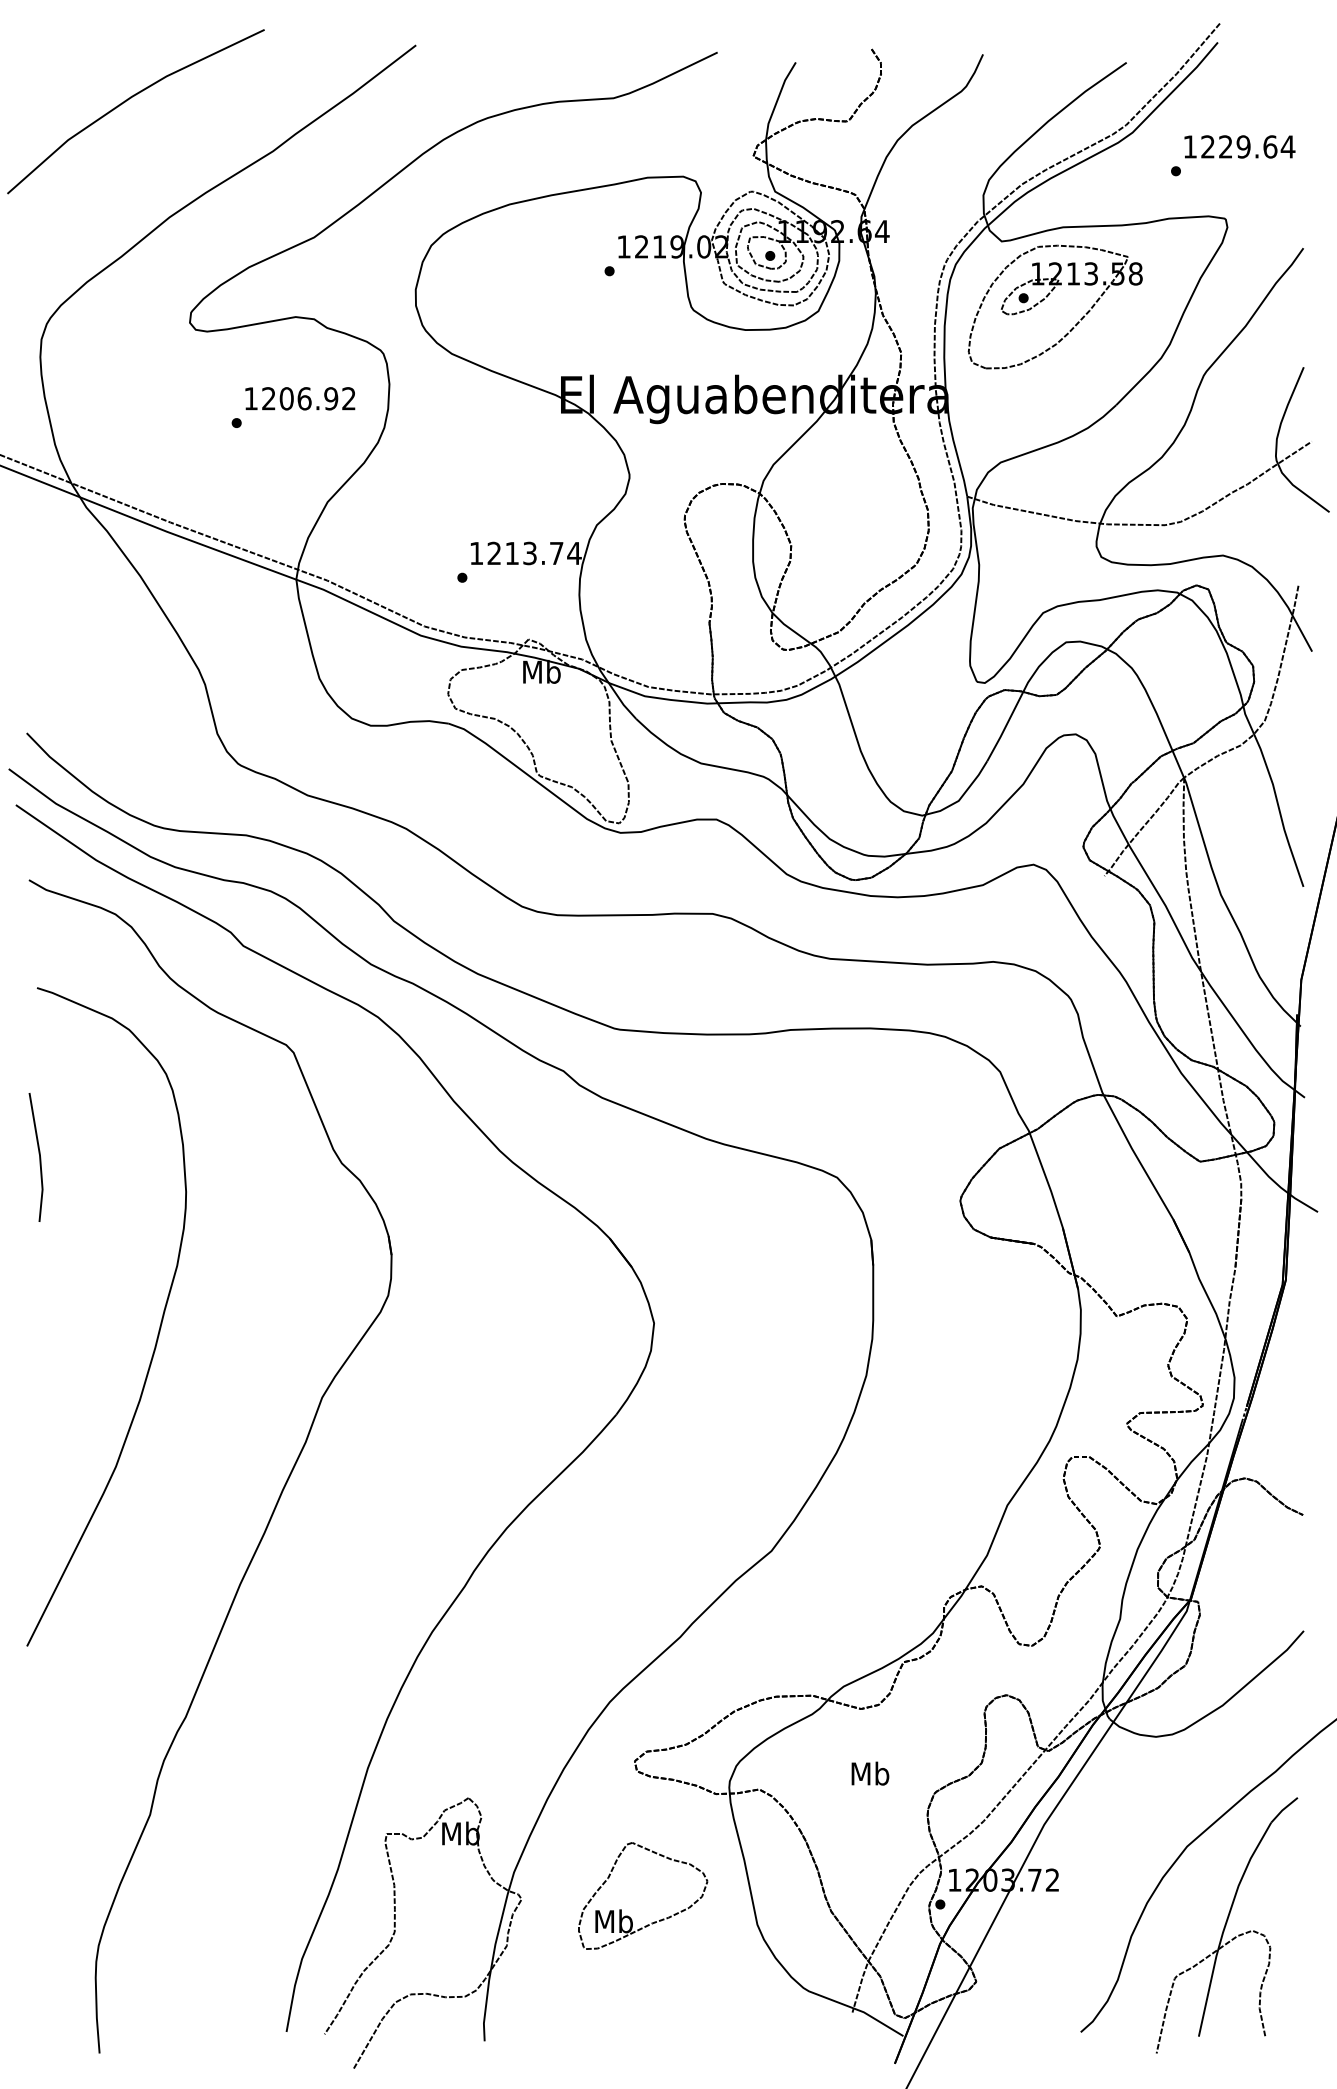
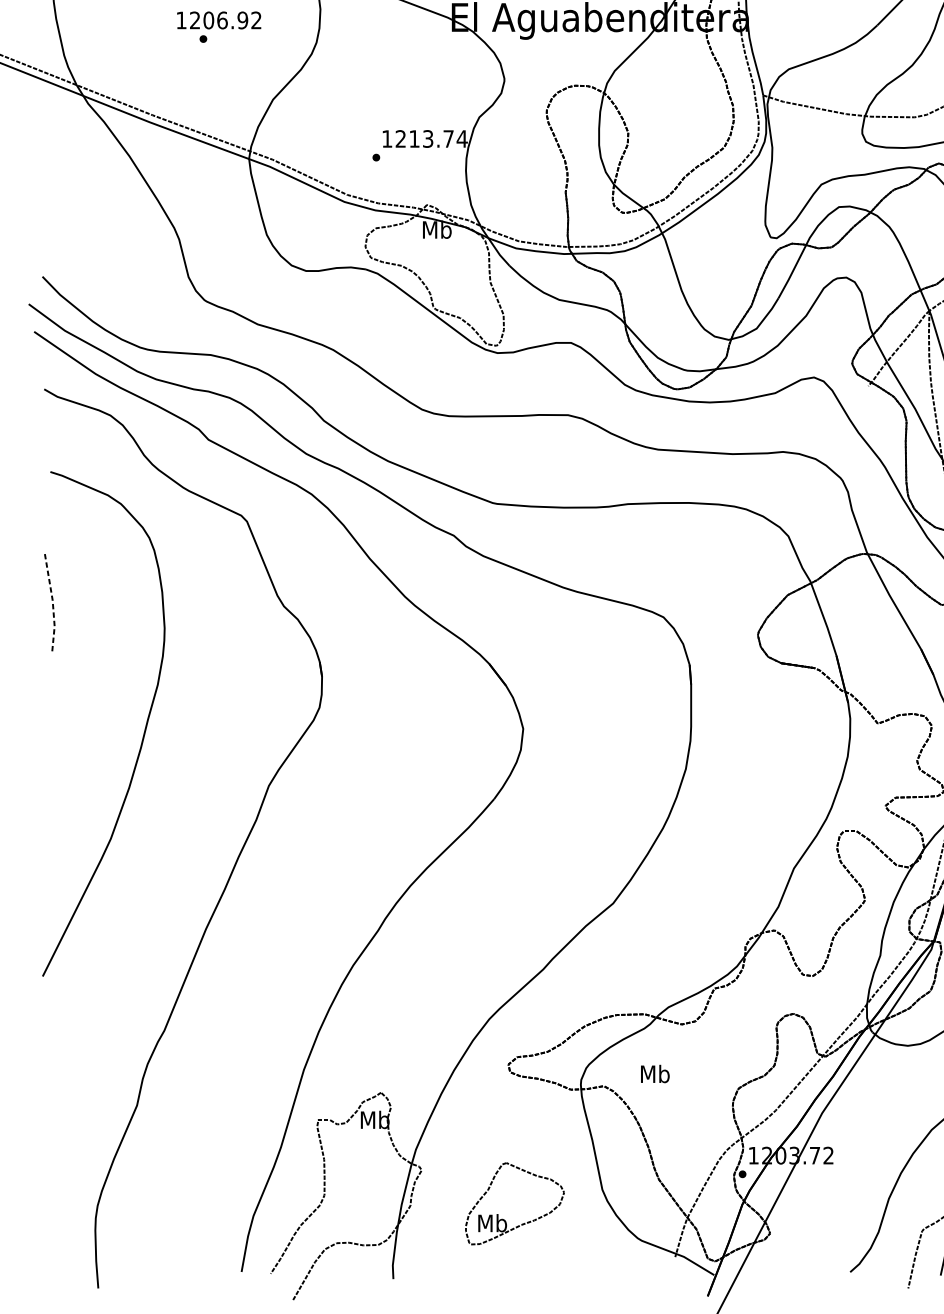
text: (300, 398) -> (219, 20), moved
line: (40, 1157) -> (53, 601), solid -> dashed
text: (870, 1773) -> (655, 1073), moved
part: (629, 1916) -> (504, 1219), moved

